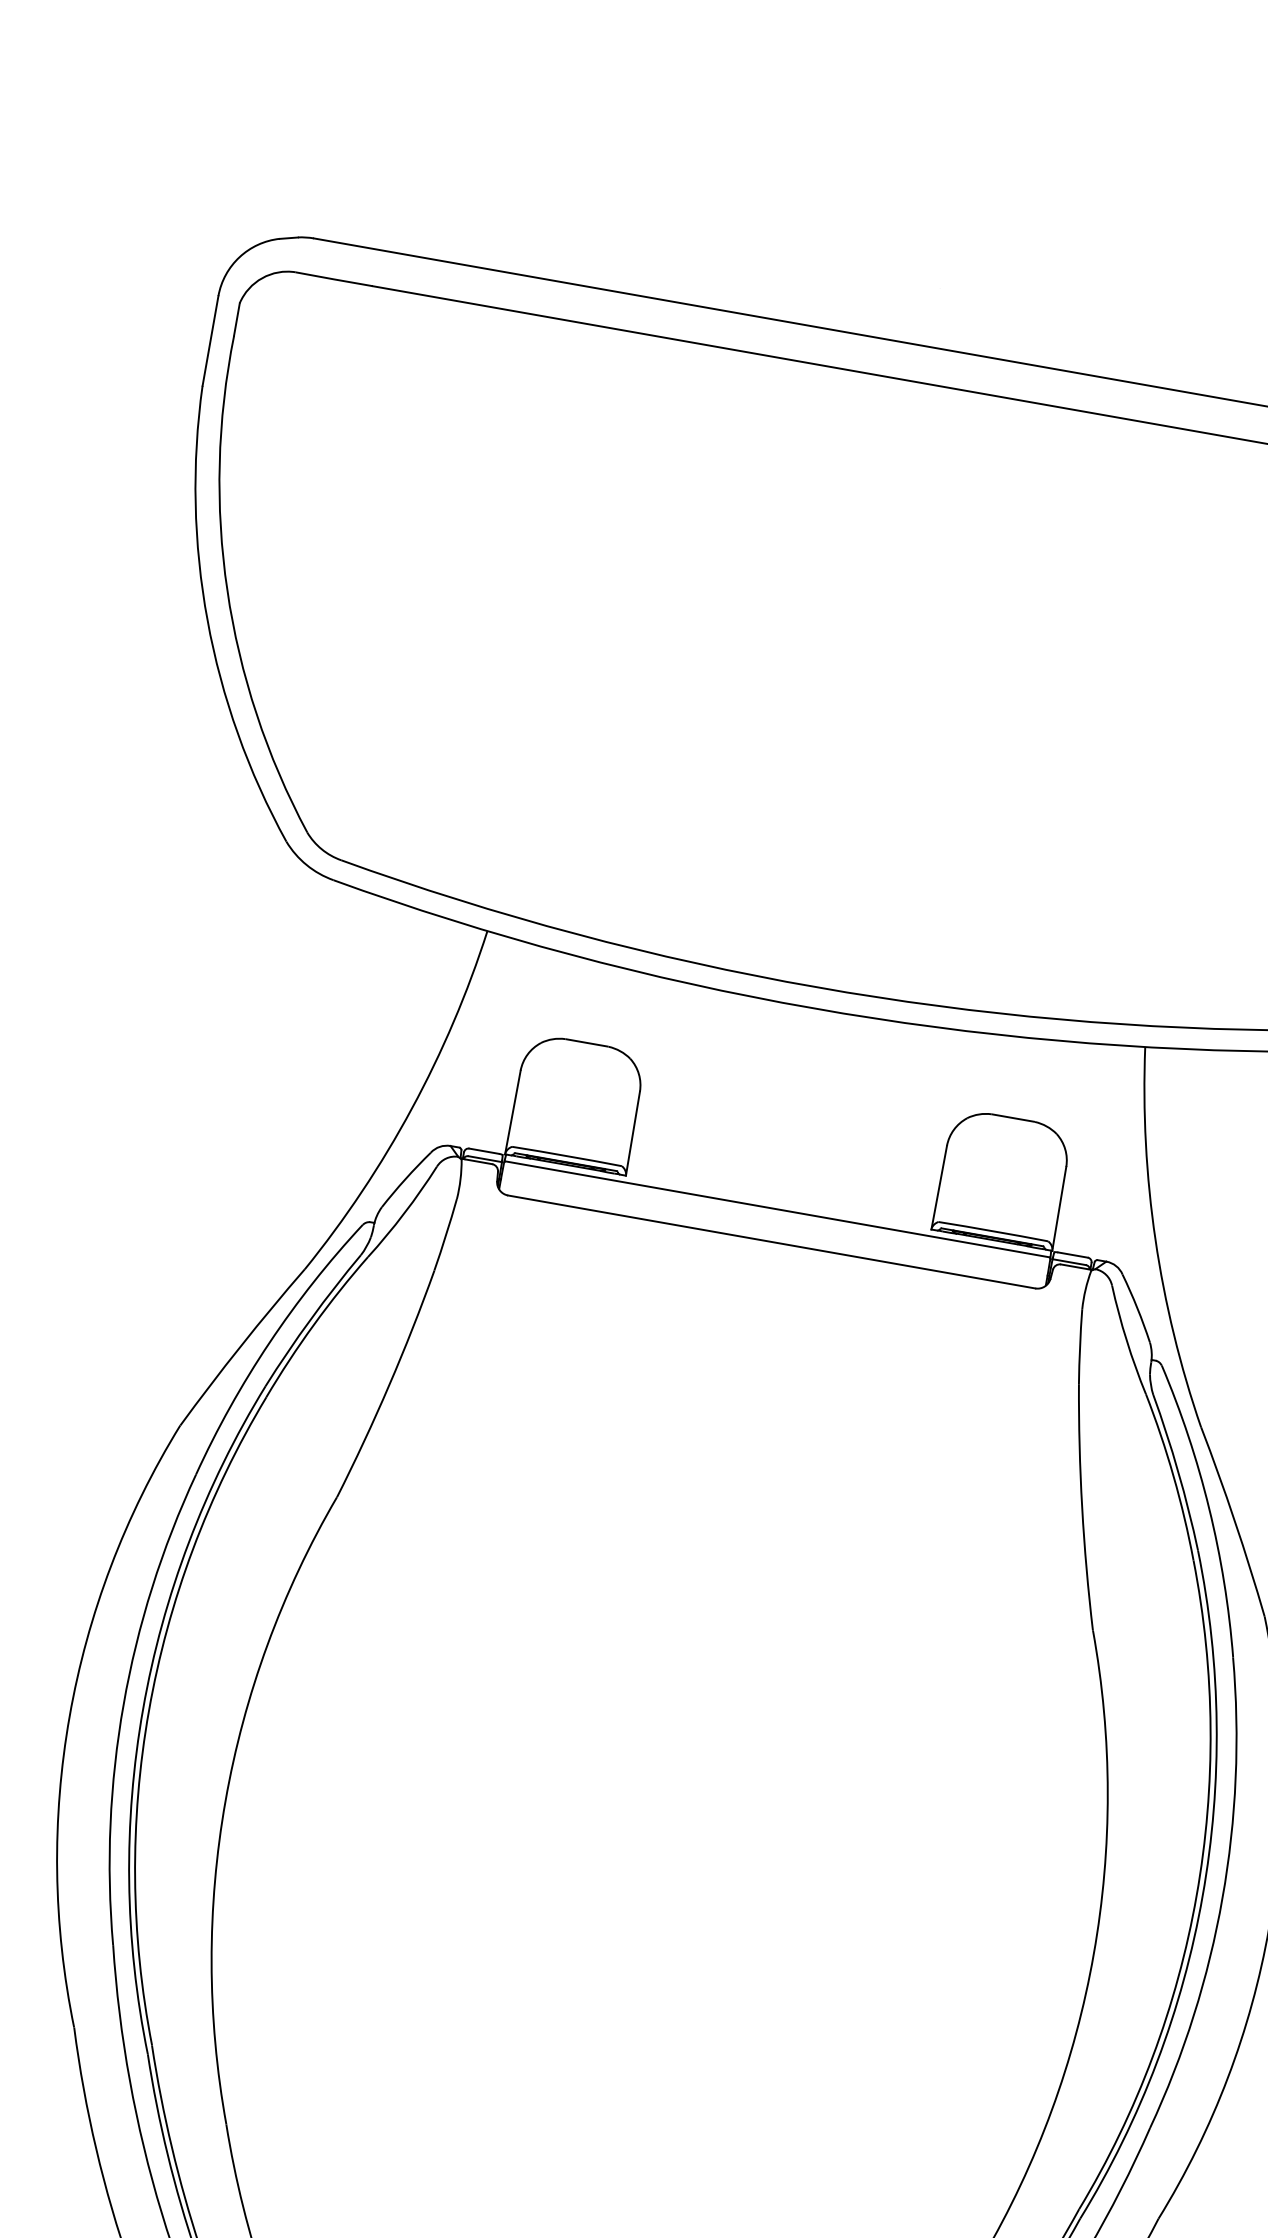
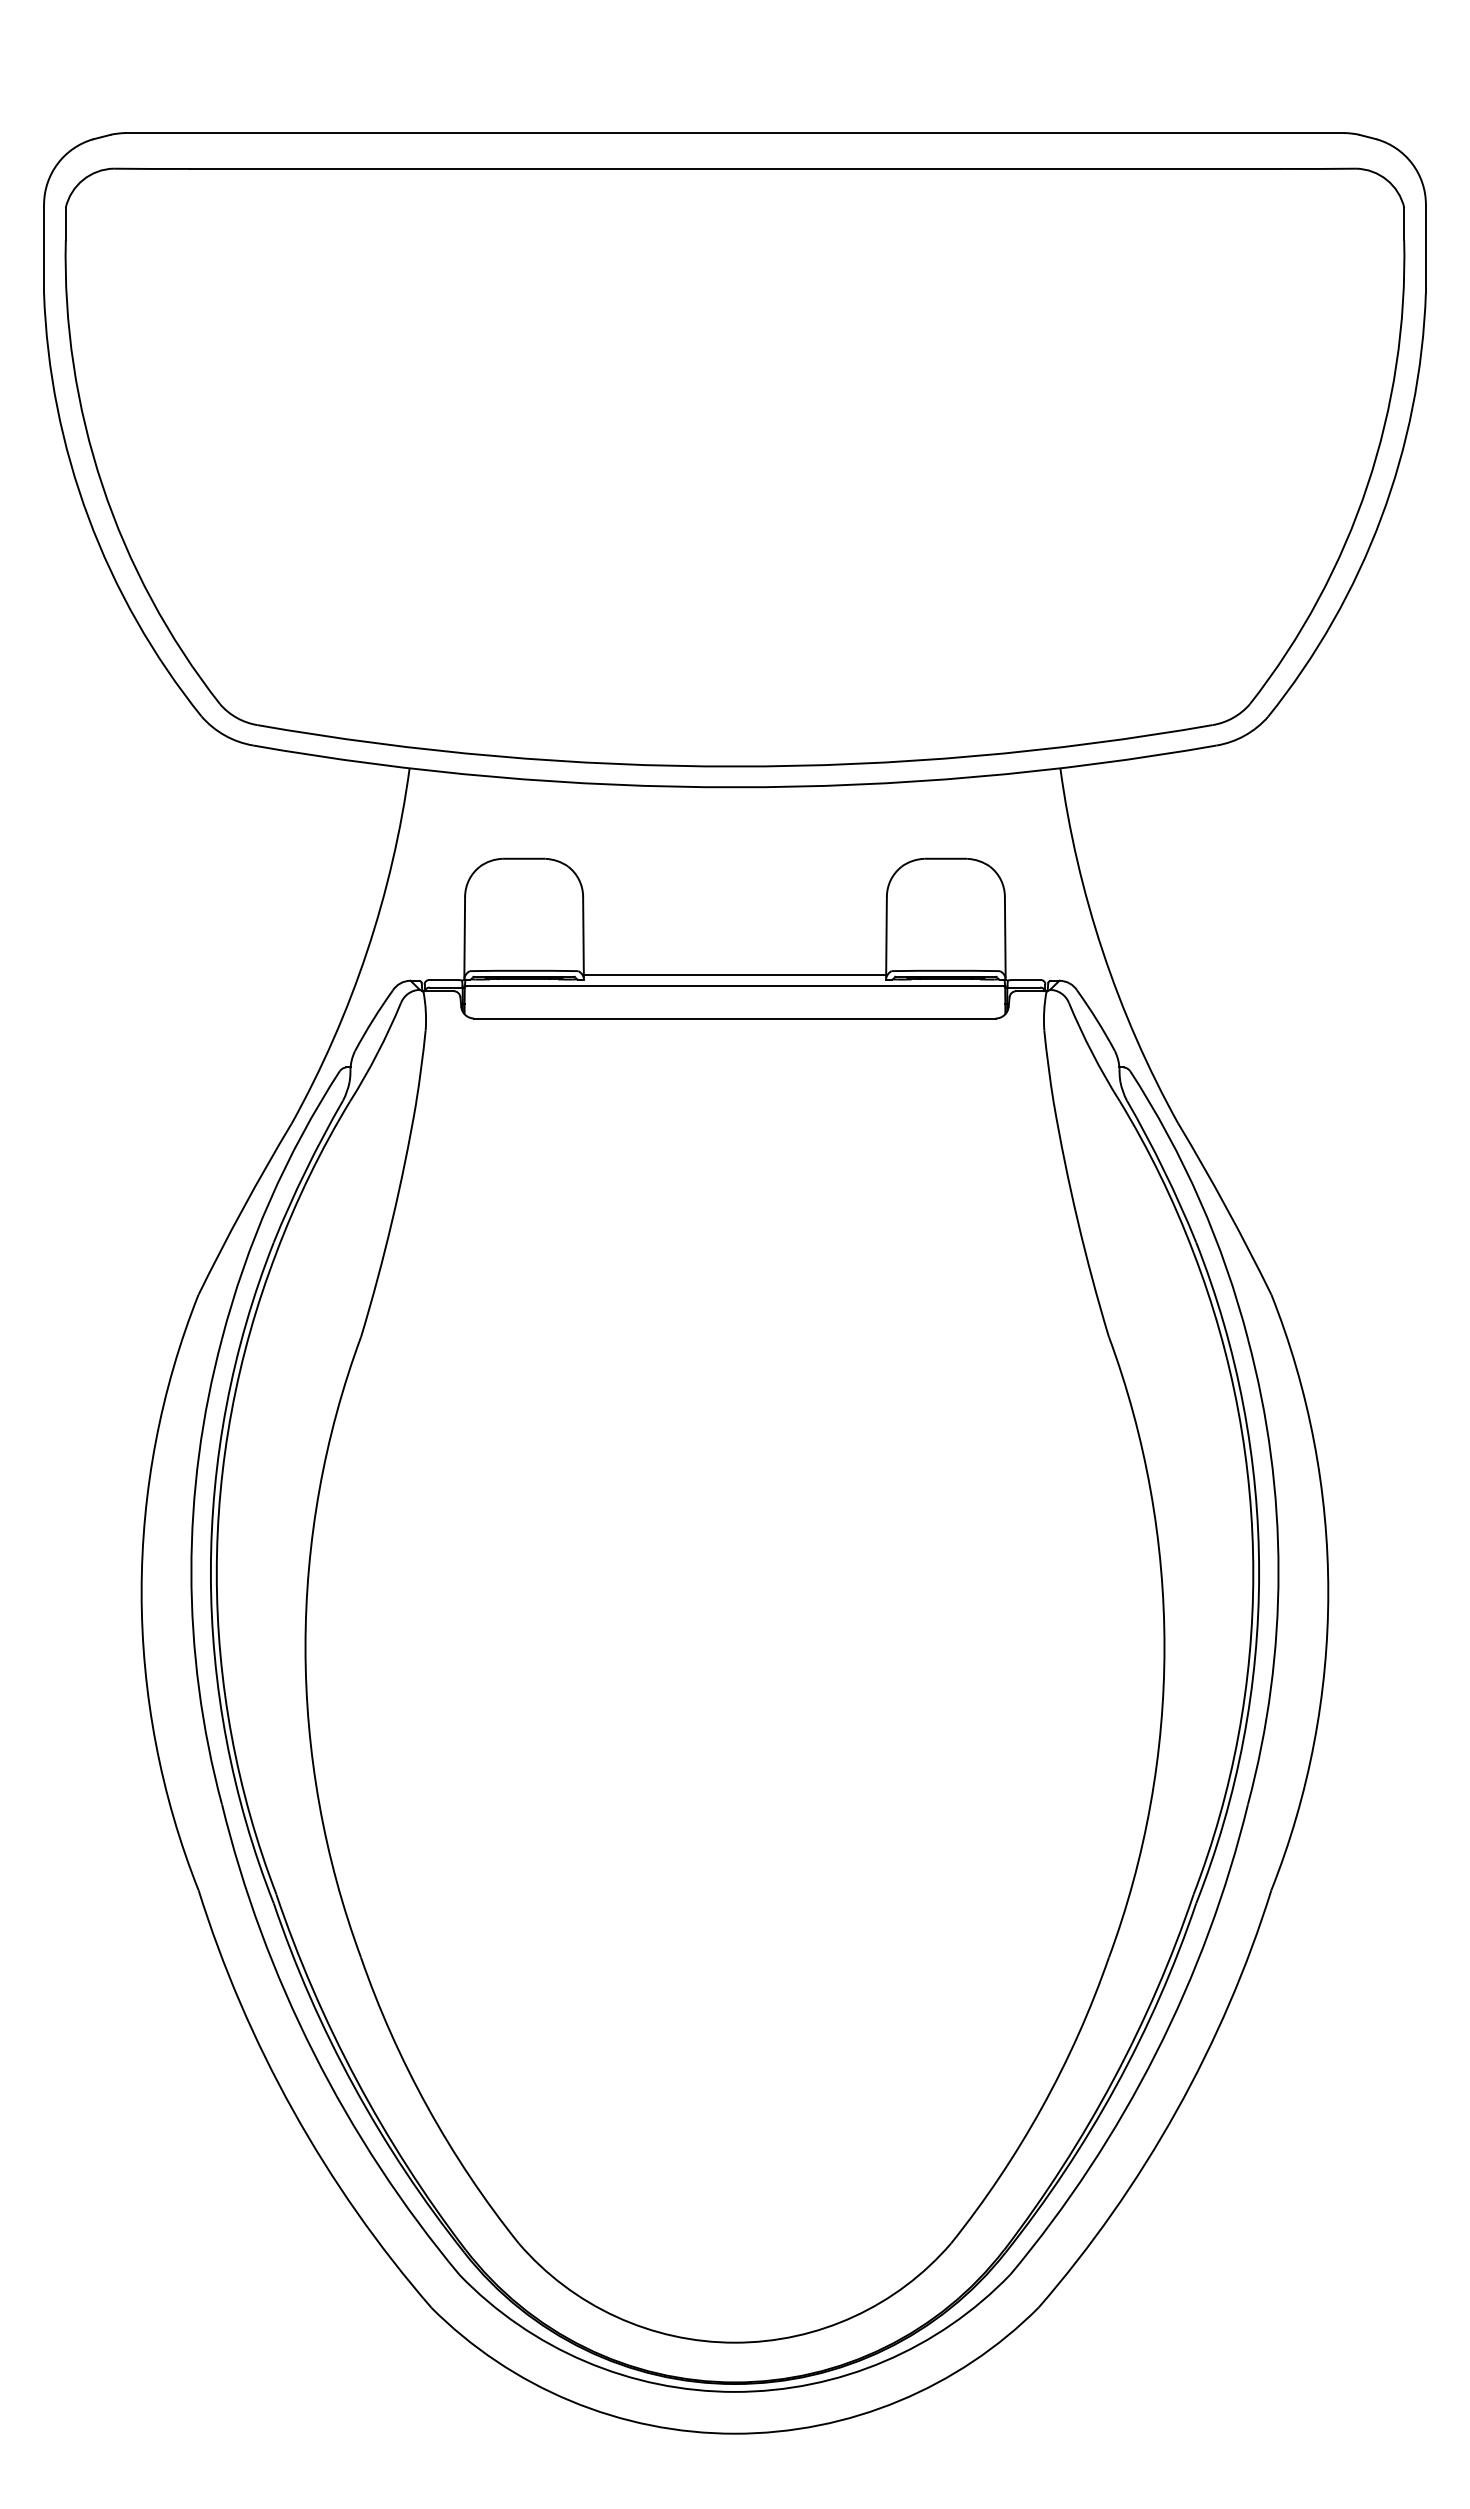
line: (778, 1198) -> (734, 975), added

